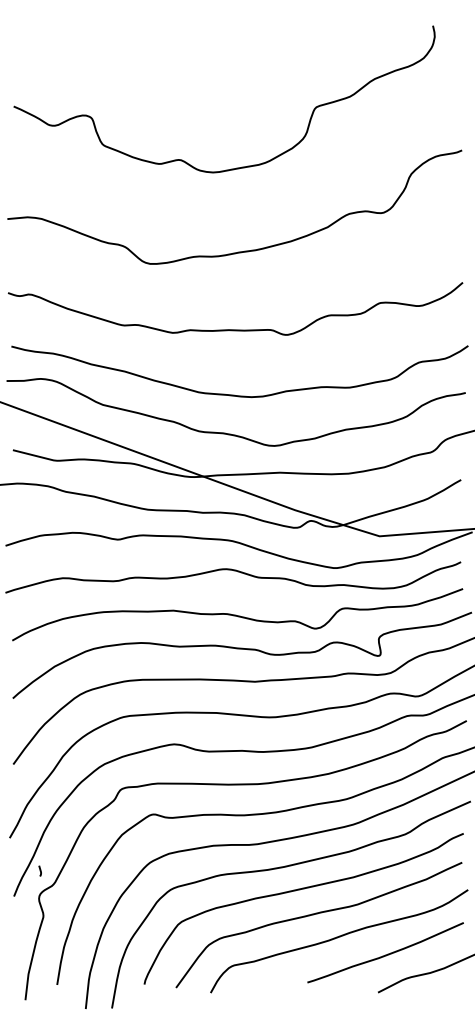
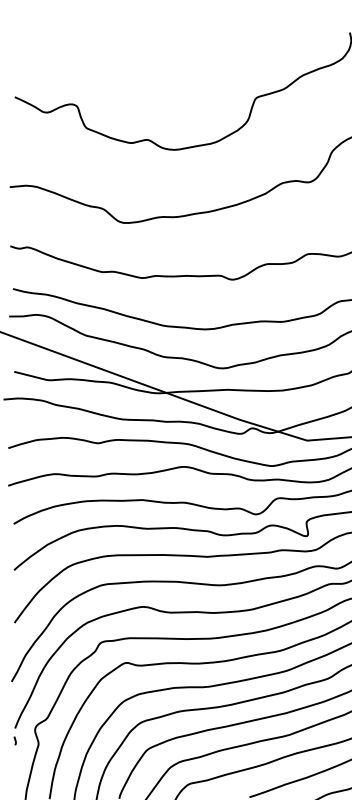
line: (39, 870) -> (14, 740), moved

